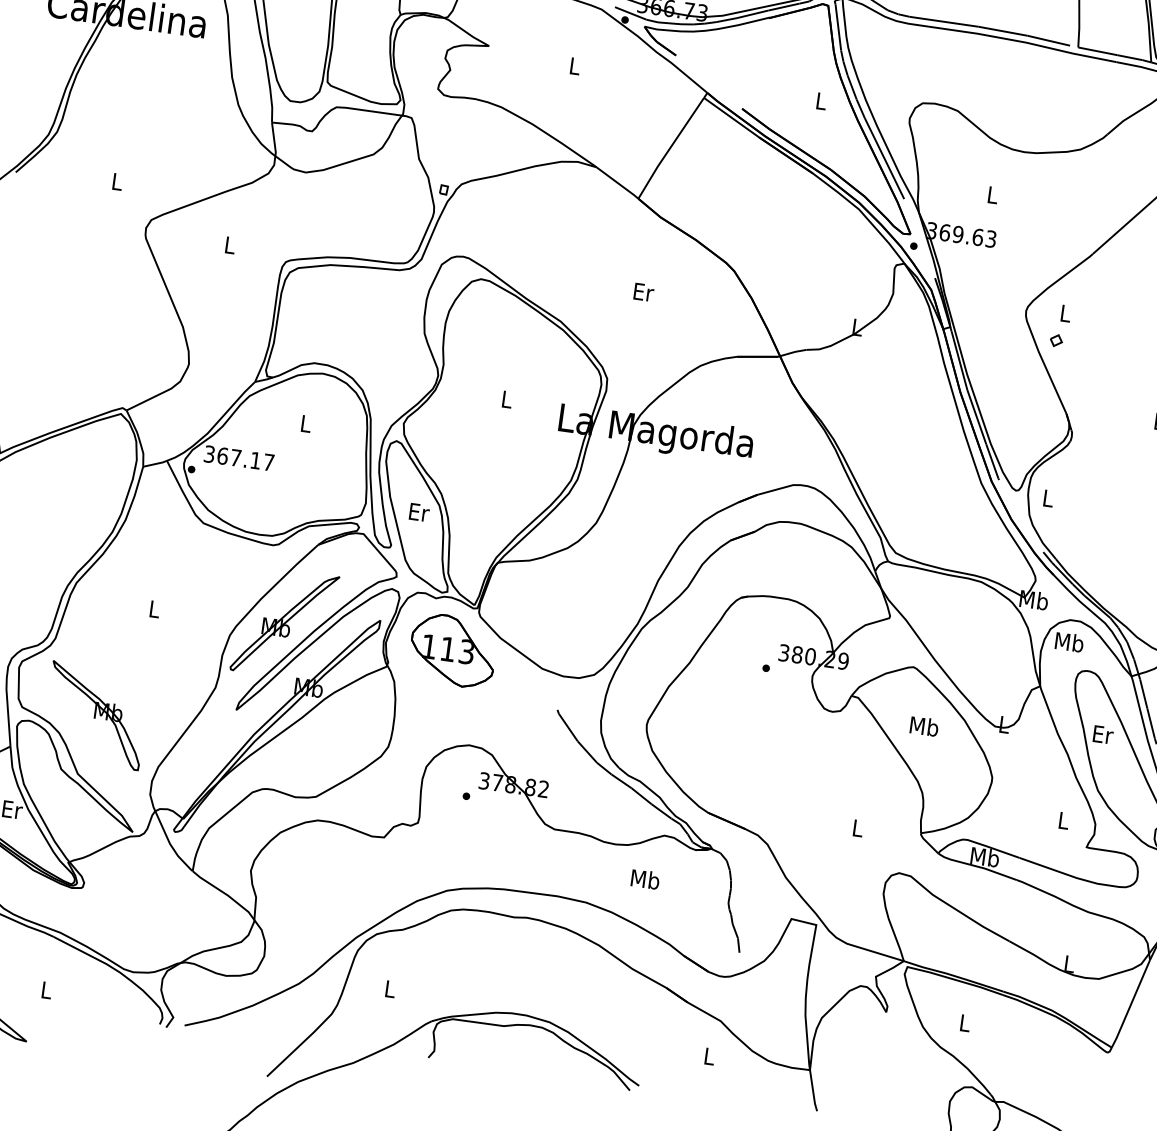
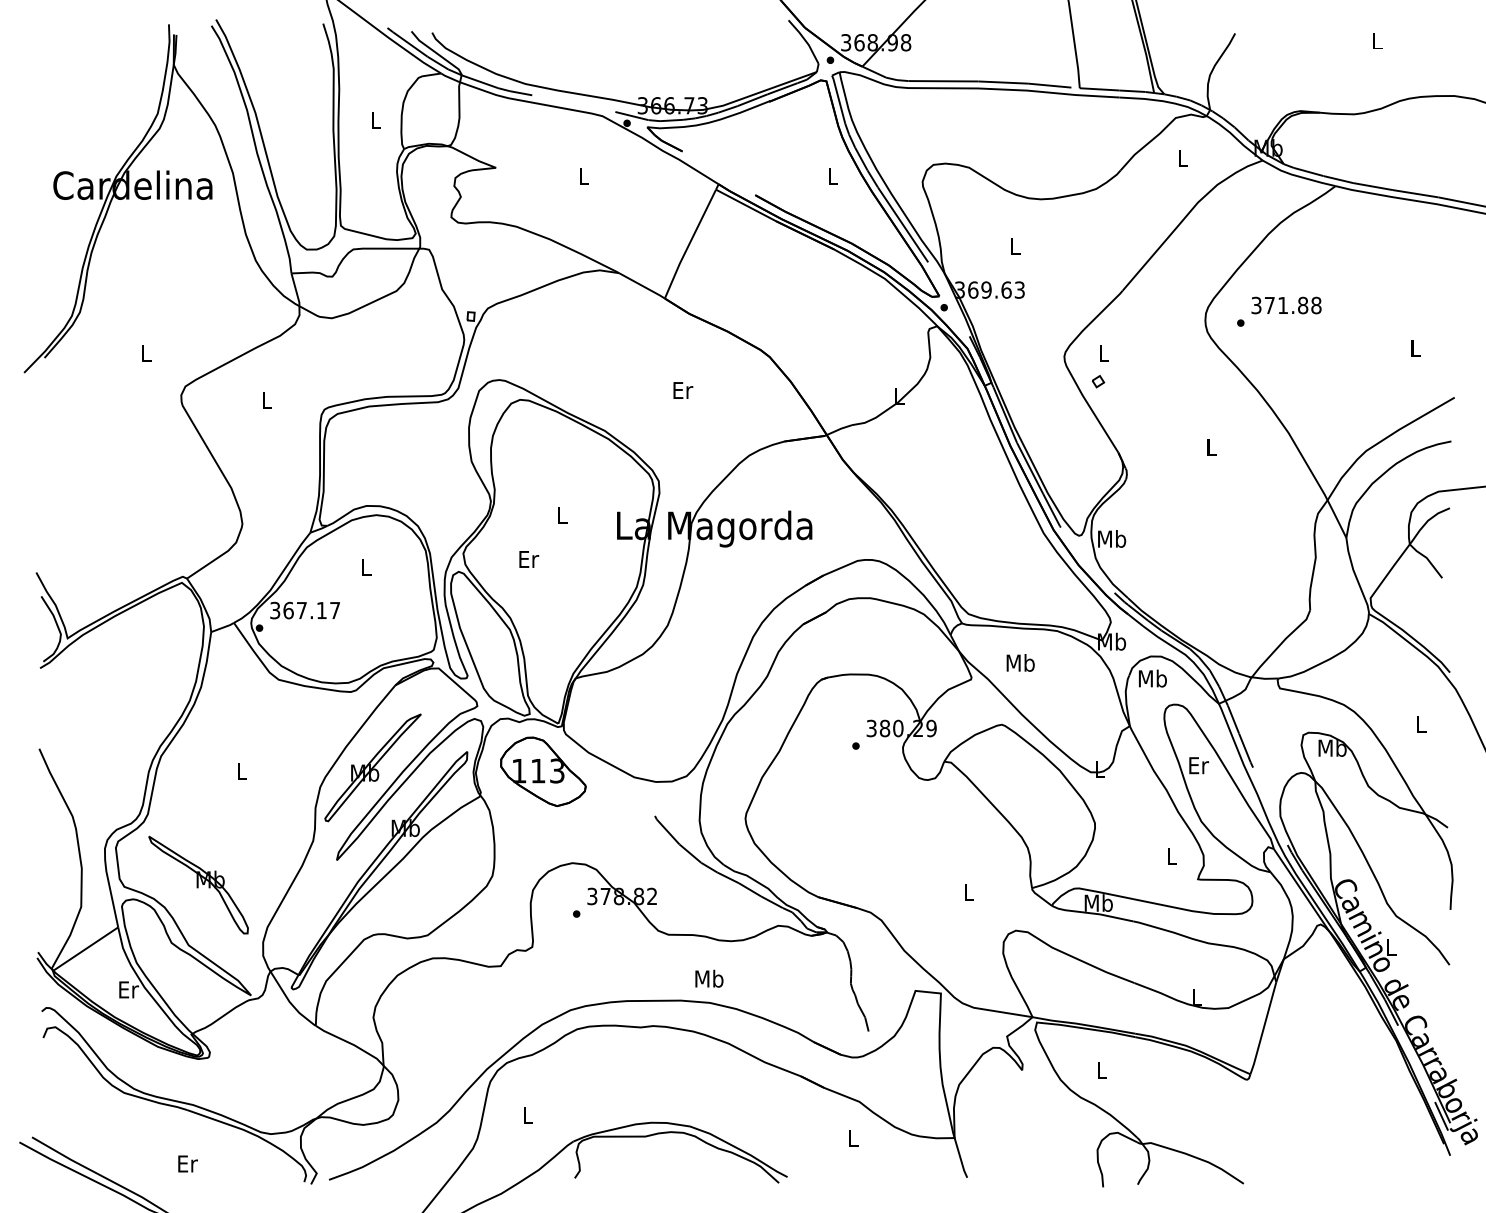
text: (1048, 497) -> (1112, 538), L -> Mb
text: (419, 512) -> (529, 559), moved
text: (924, 725) -> (1020, 662), moved
text: (645, 879) -> (709, 978), moved
text: (46, 989) -> (187, 1163), L -> Er

